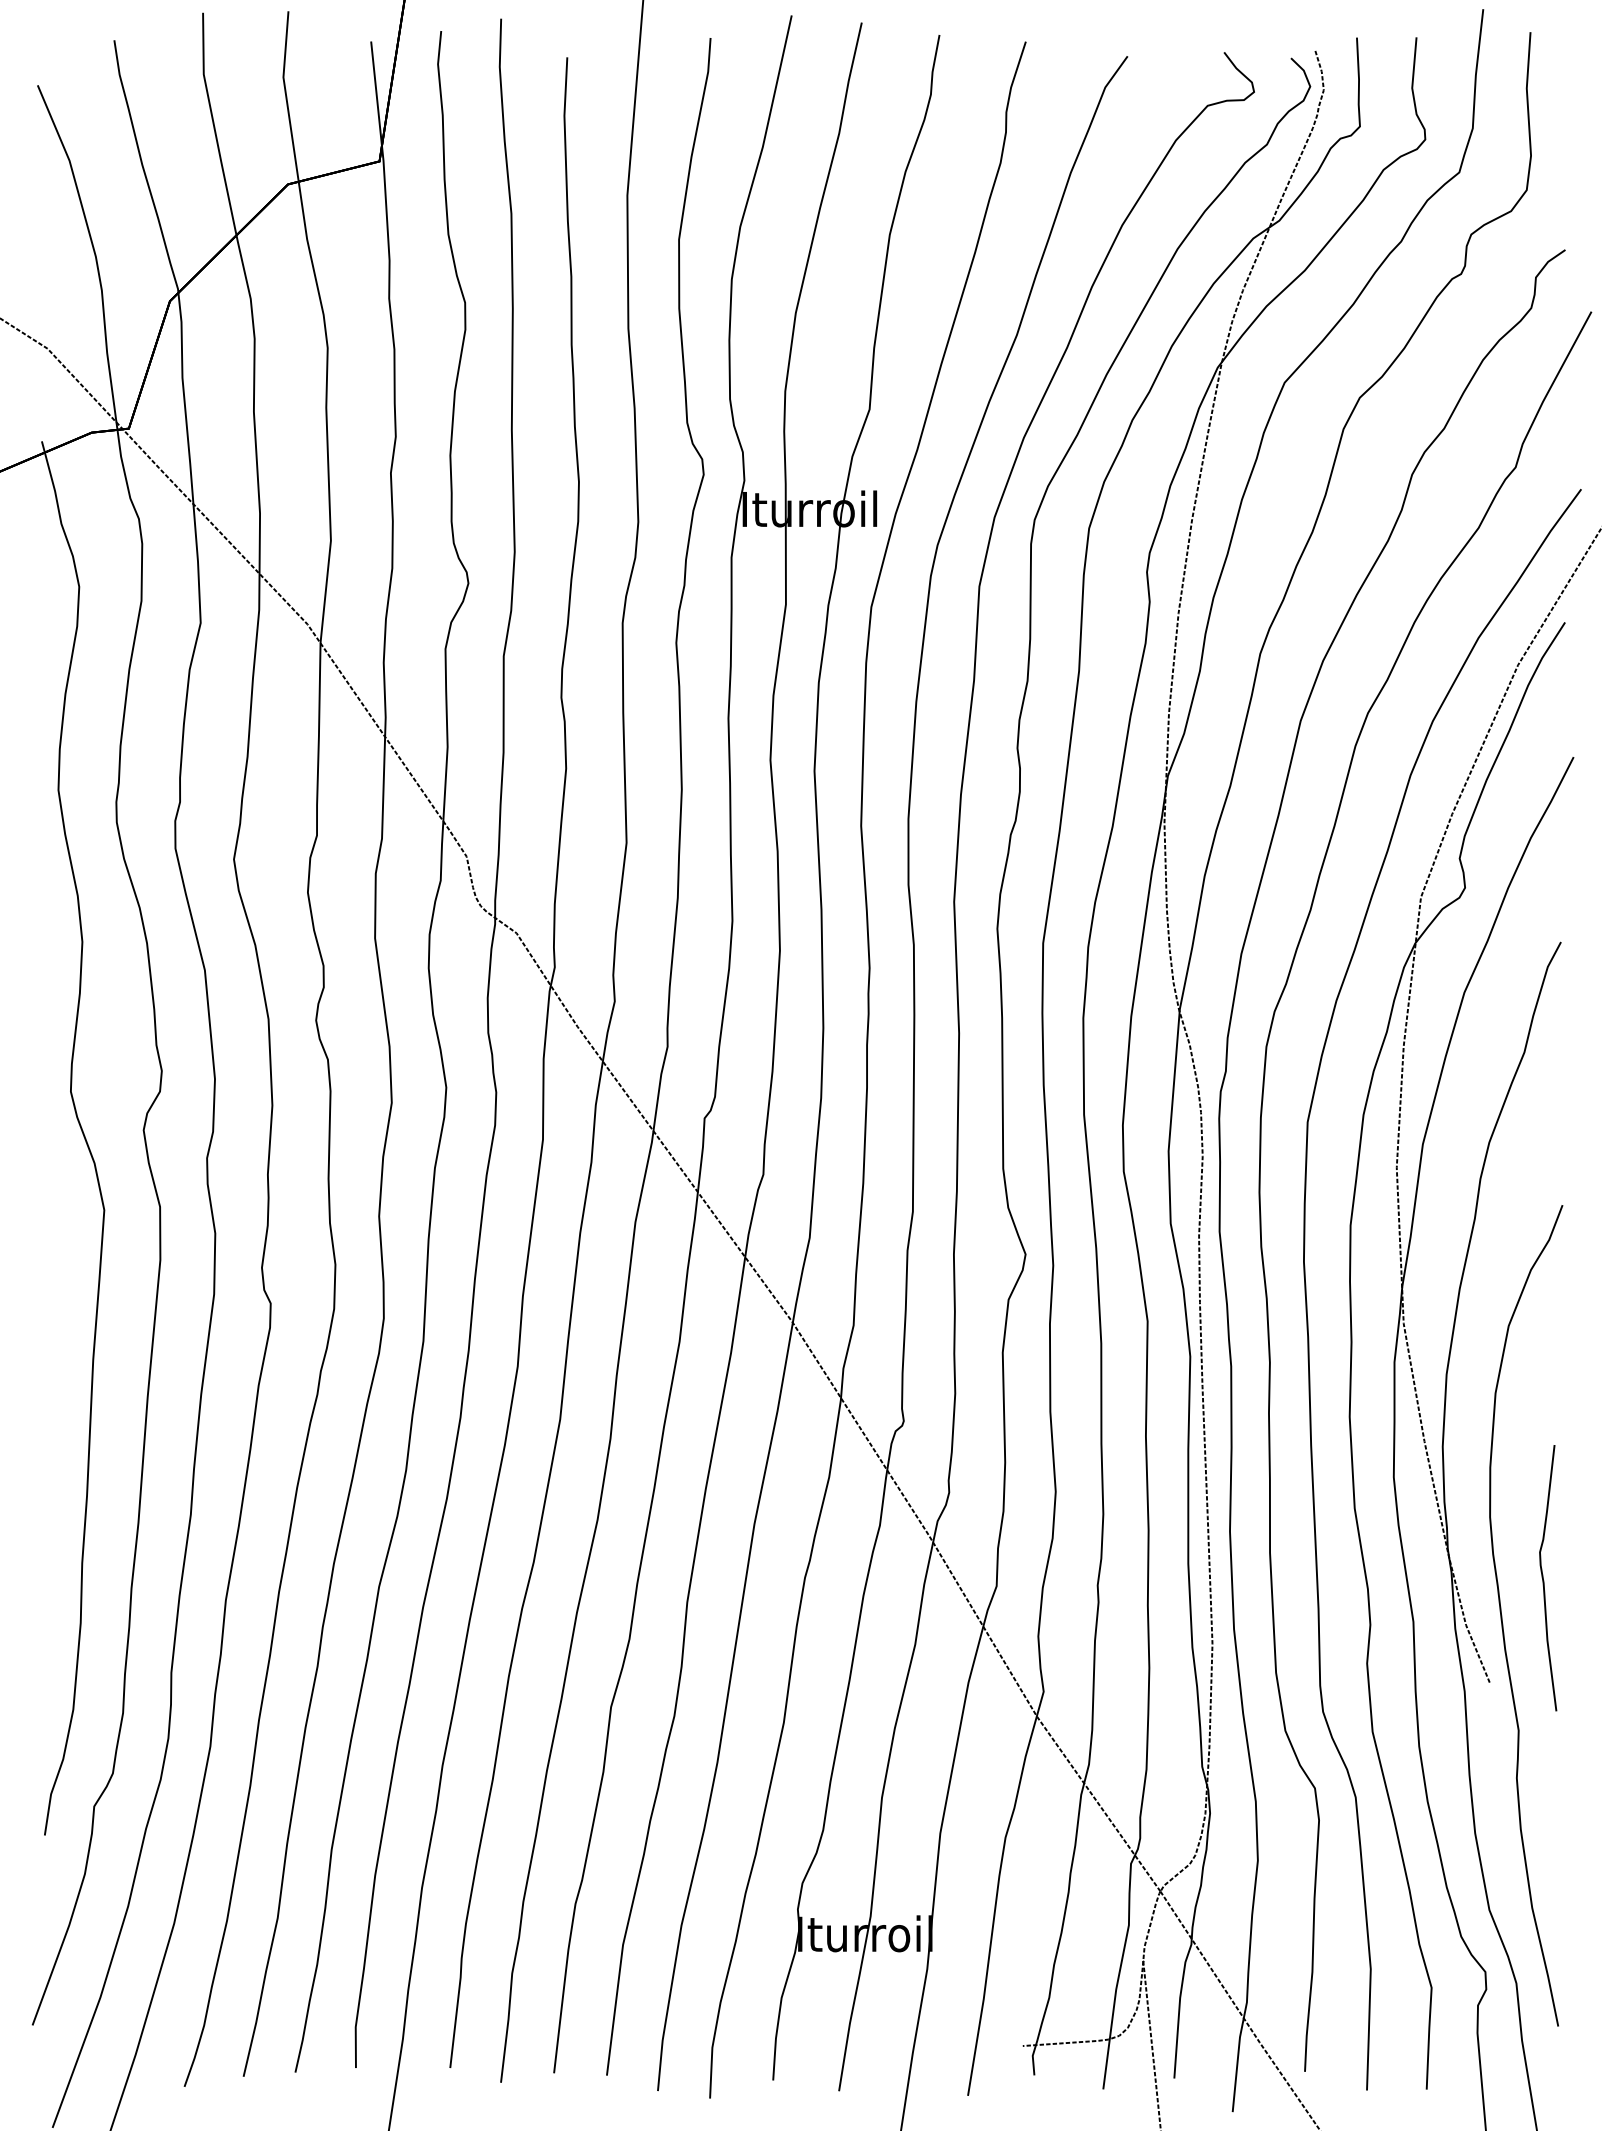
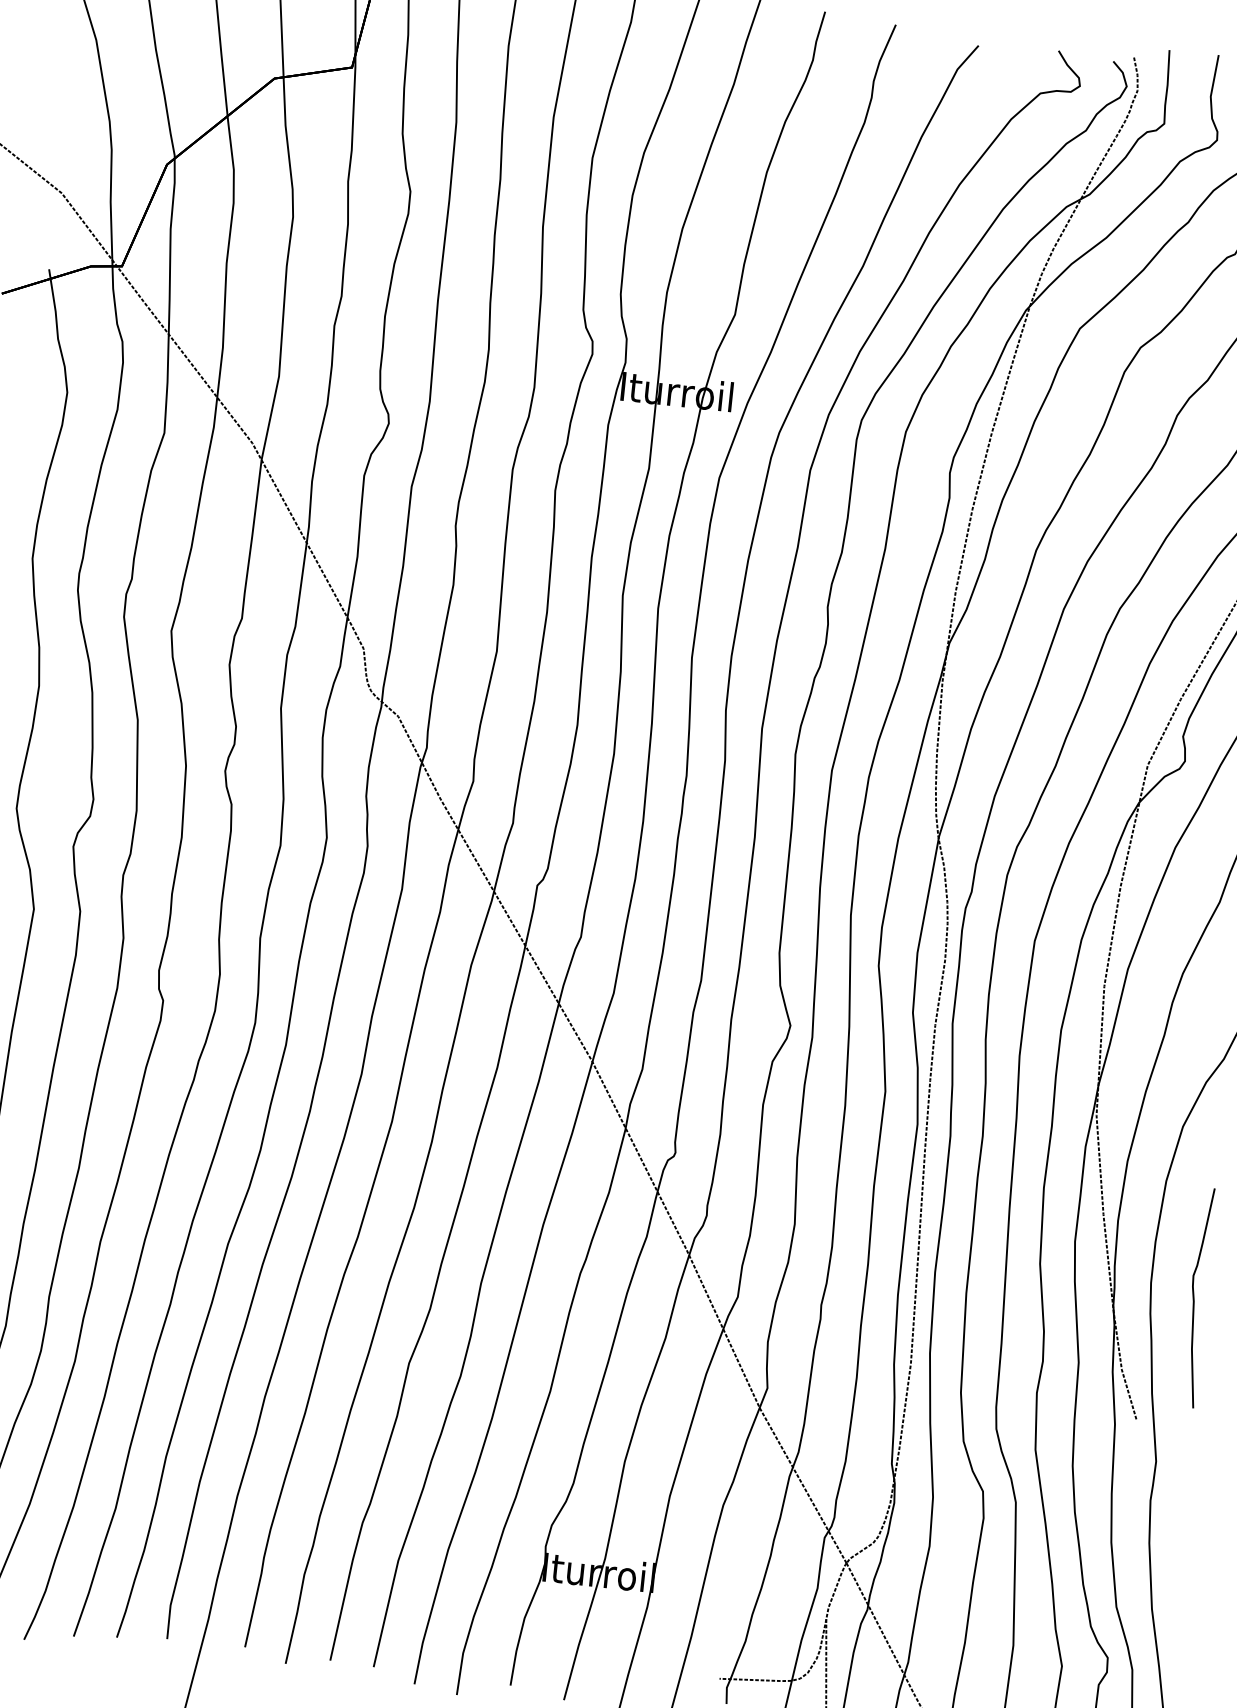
curve: (1544, 1580) -> (1194, 1299), moved

